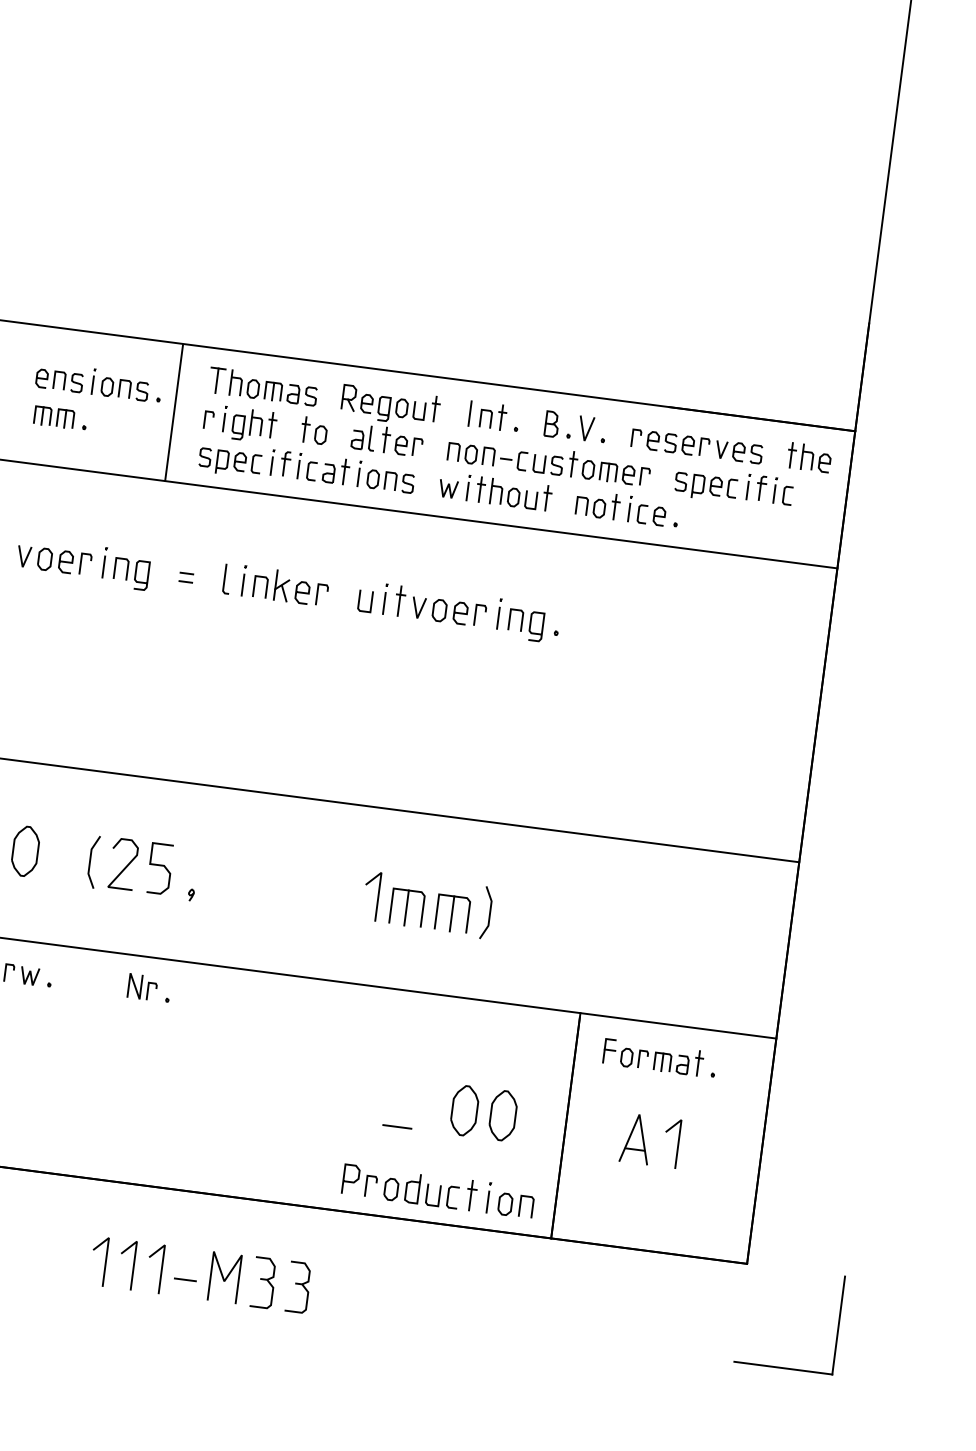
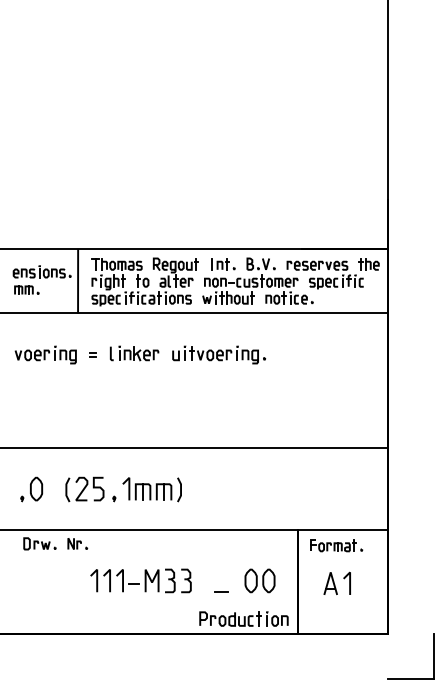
part: (426, 904) -> (151, 489), moved
part: (148, 987) -> (77, 543), moved
part: (199, 1273) -> (140, 580), moved

